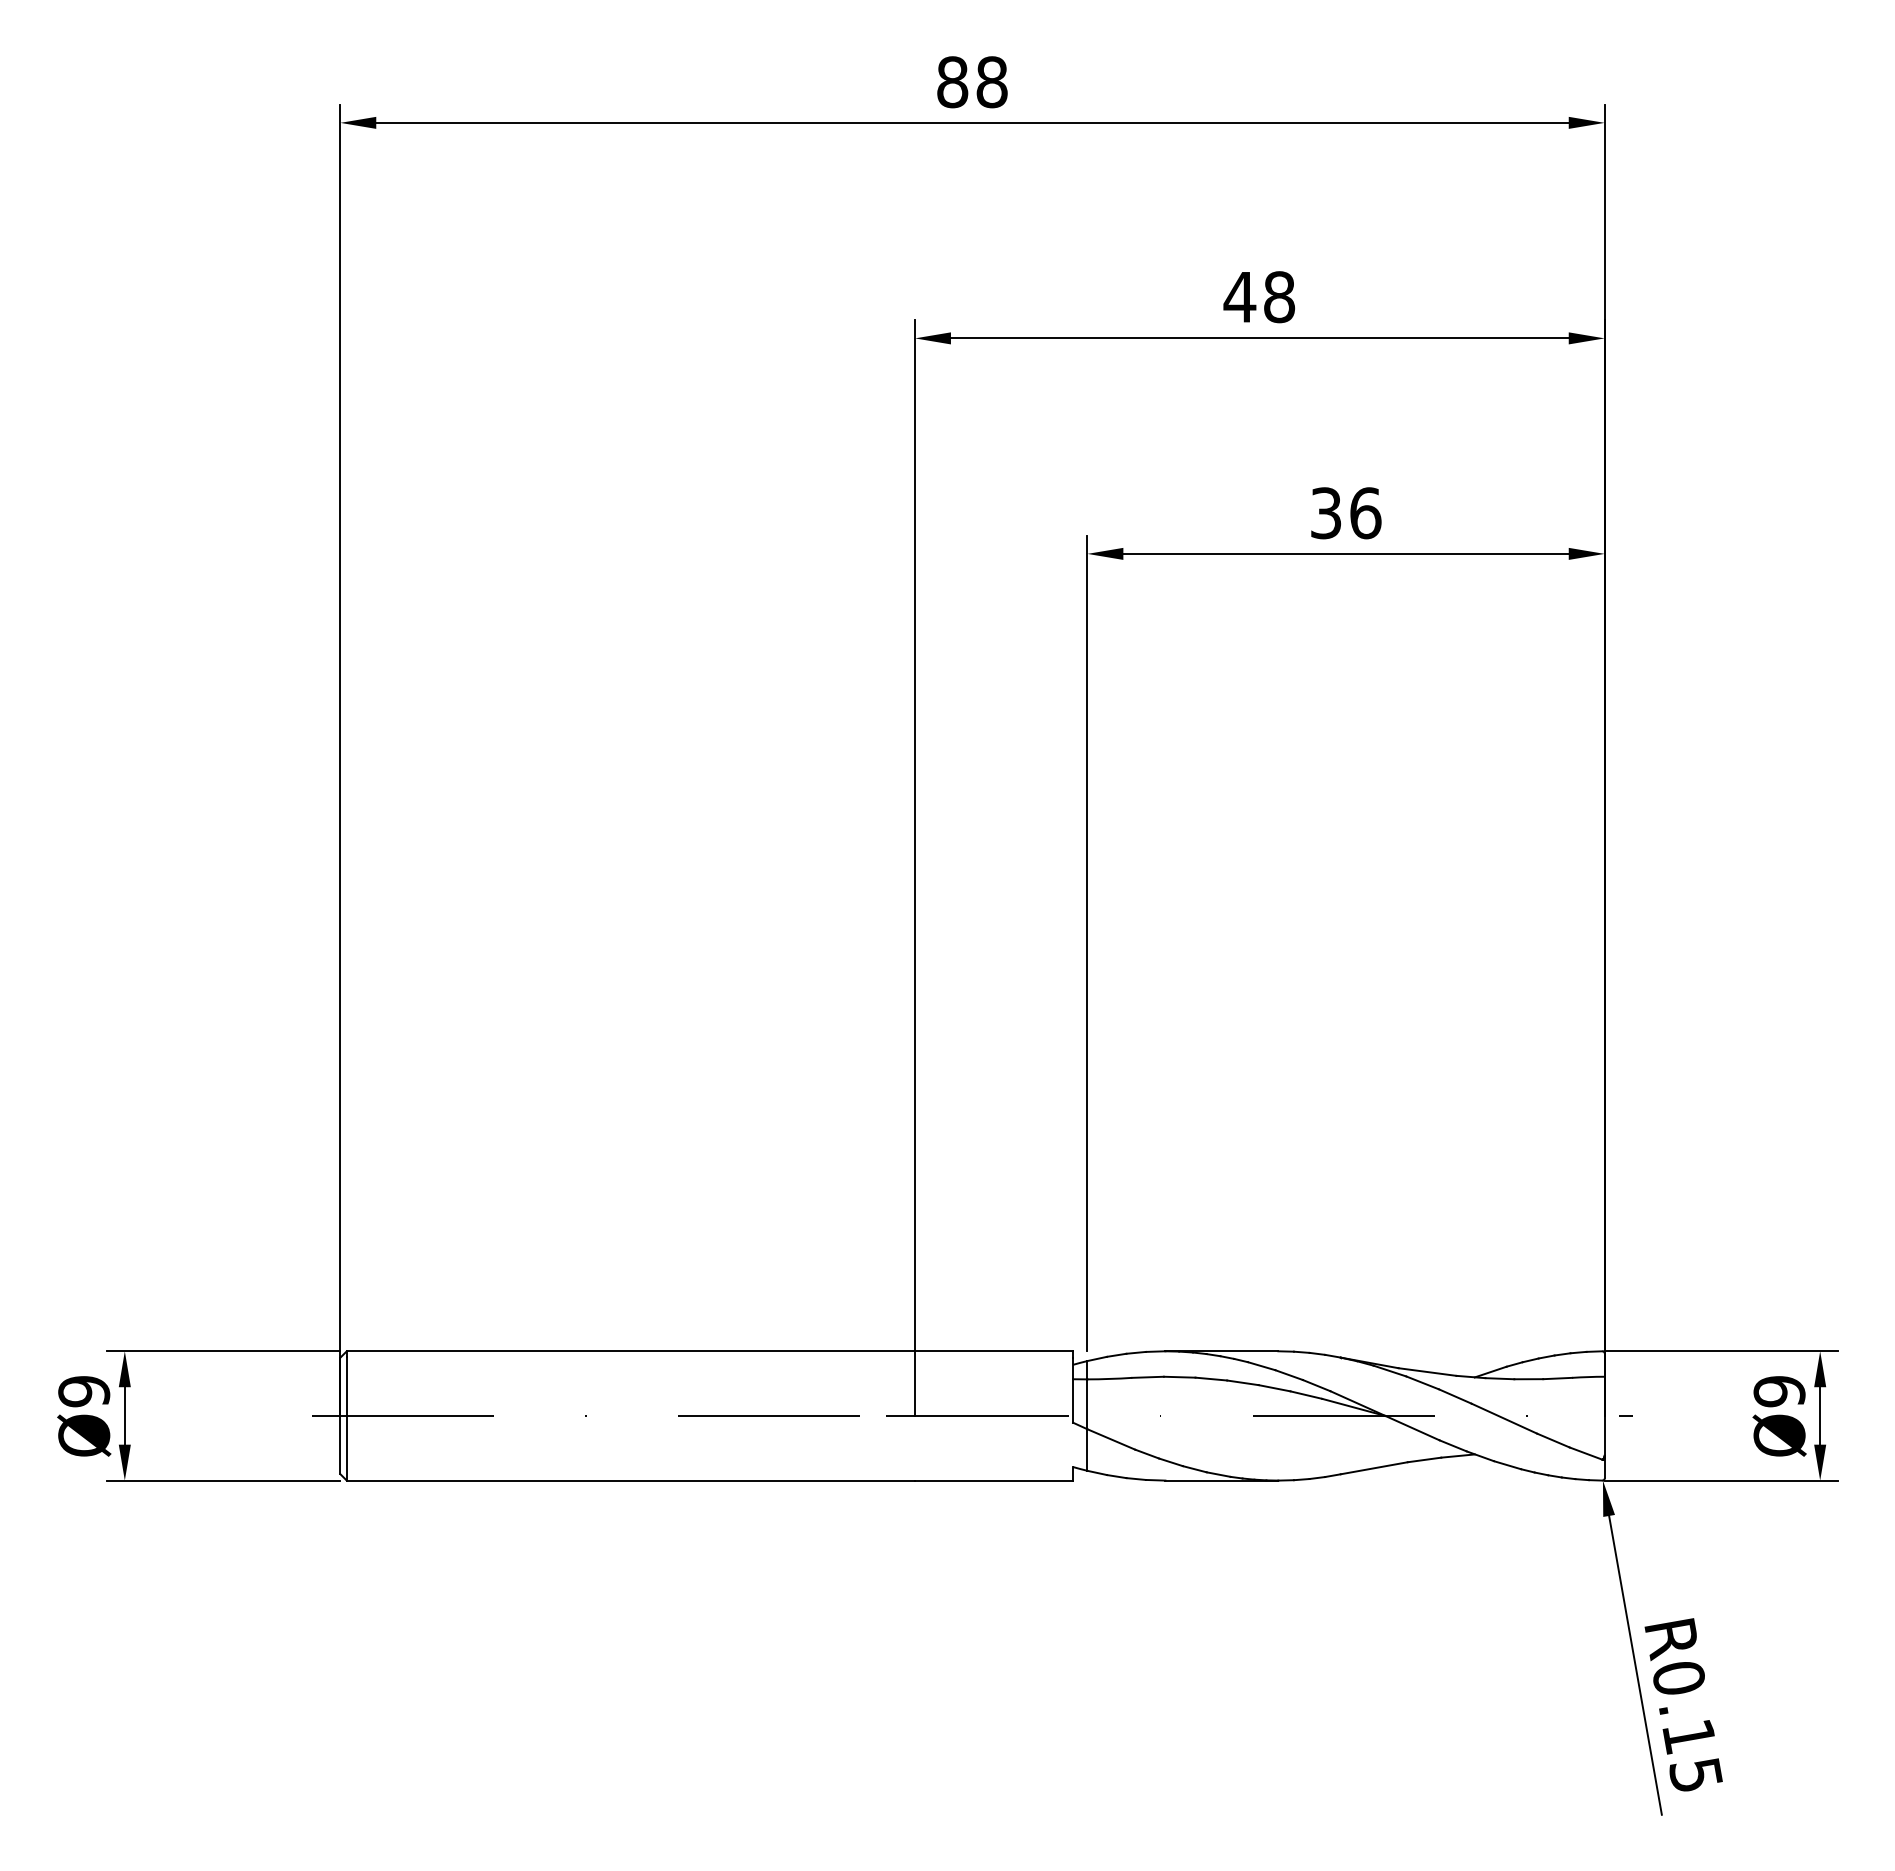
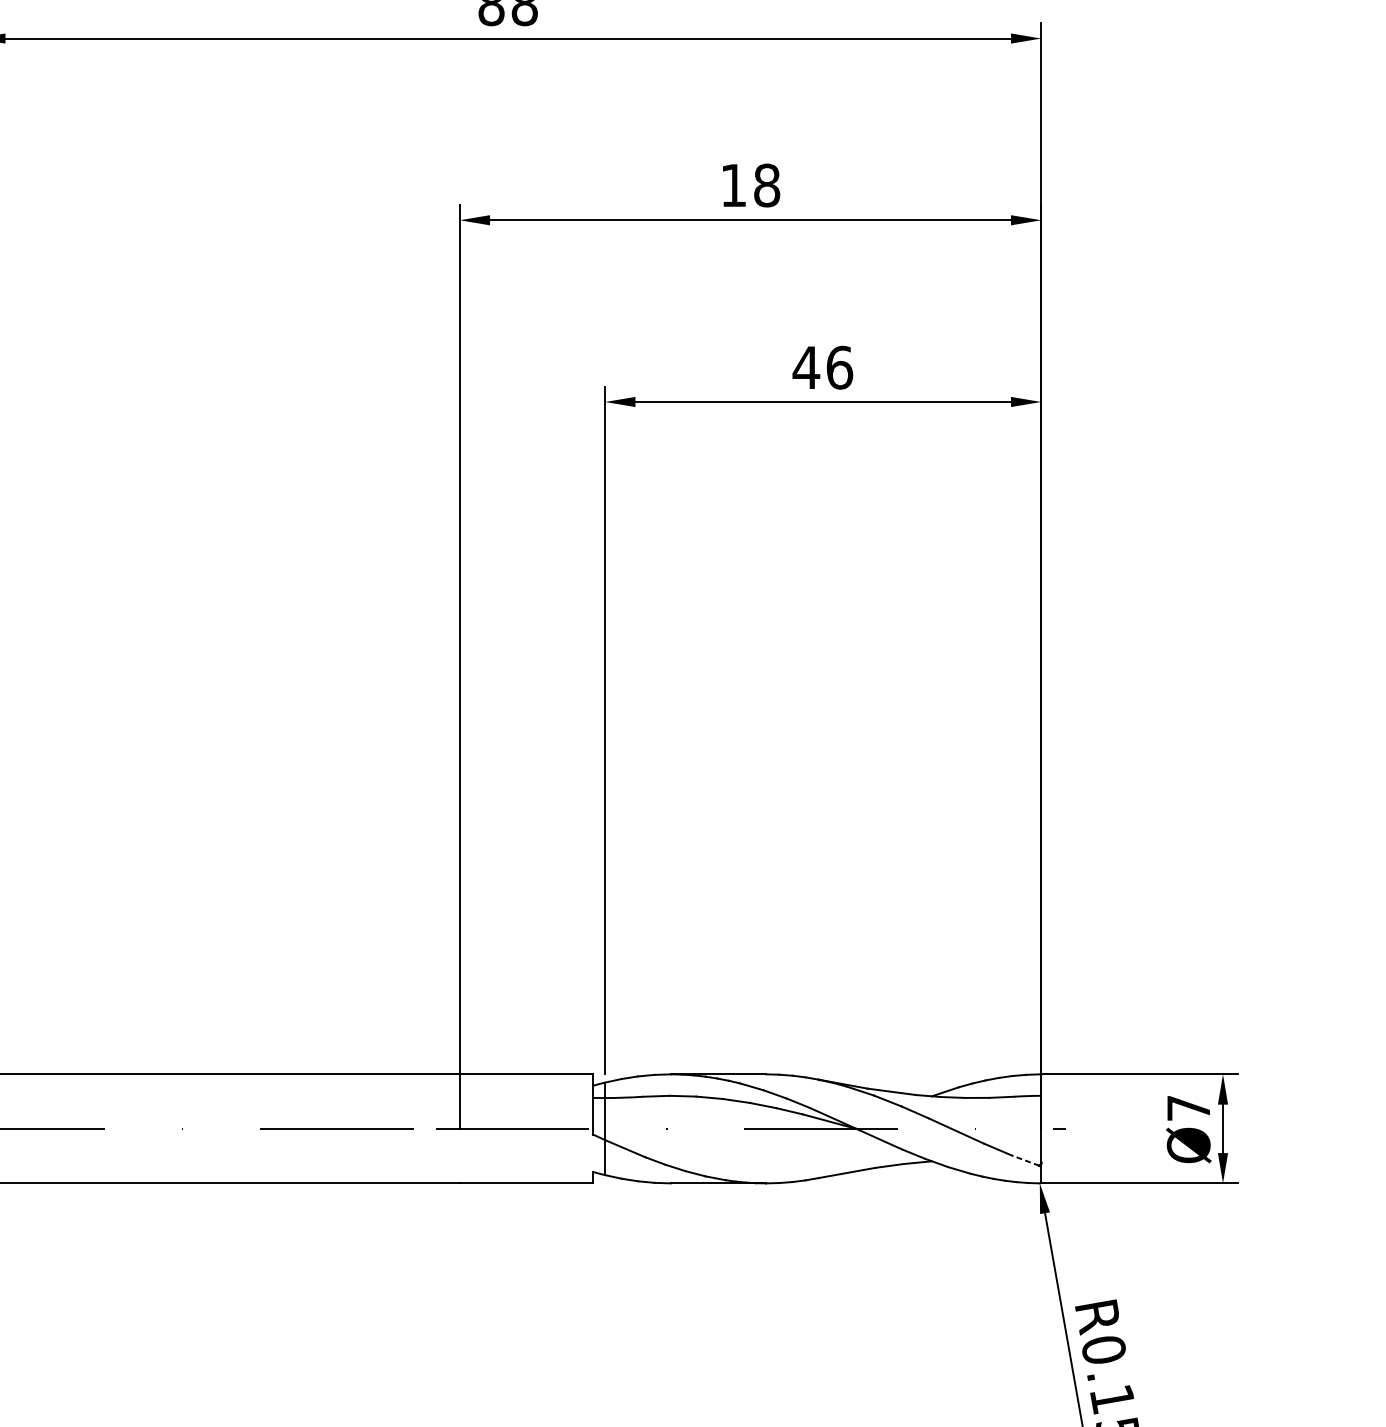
text: (1239, 297) -> (733, 185), 48 -> 18
text: (1325, 513) -> (805, 367), 36 -> 46
text: (1779, 1391) -> (1188, 1108), Ø9 -> Ø7
line: (1585, 1453) -> (1025, 1160), solid -> dashed

